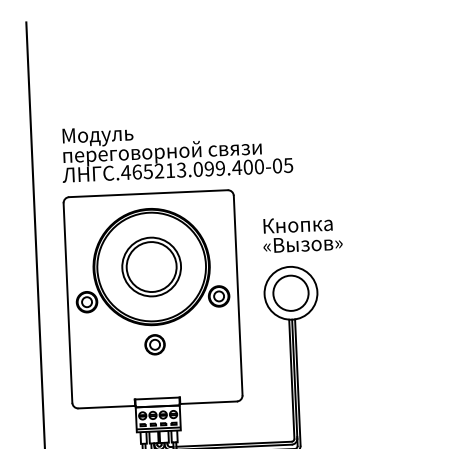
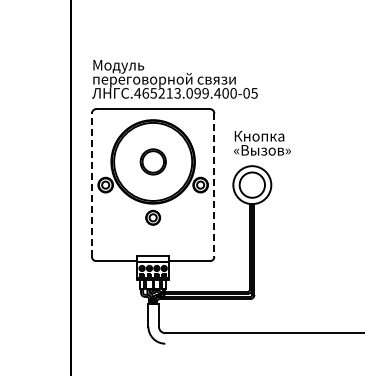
part: (152, 266) -> (153, 161), size x0.6
line: (238, 296) -> (214, 185), solid -> dashed
line: (67, 303) -> (91, 185), solid -> dashed

